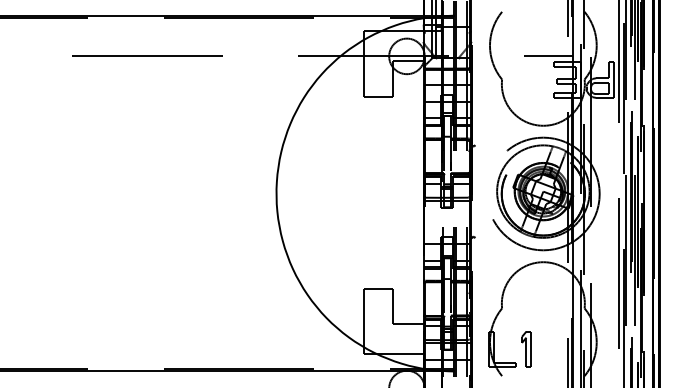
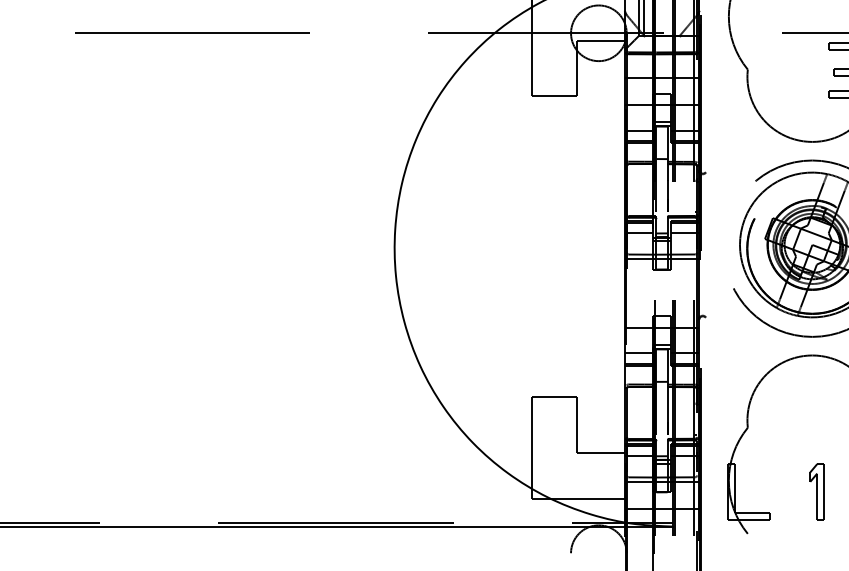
part: (526, 349) -> (817, 492), moved

